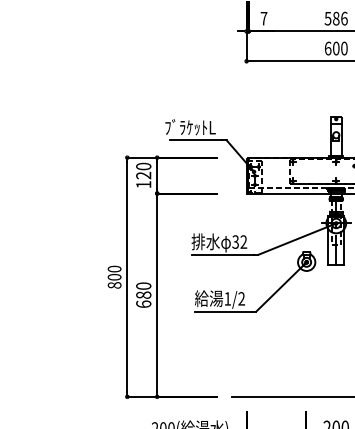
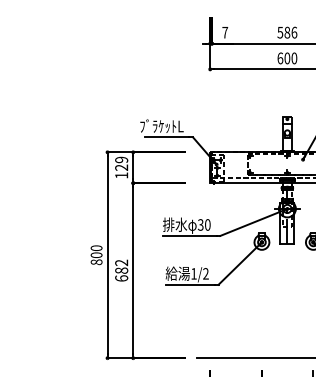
text: (143, 166) -> (121, 159), 120 -> 129
text: (243, 241) -> (207, 224), 32 -> 30
text: (143, 285) -> (121, 262), 680 -> 682

